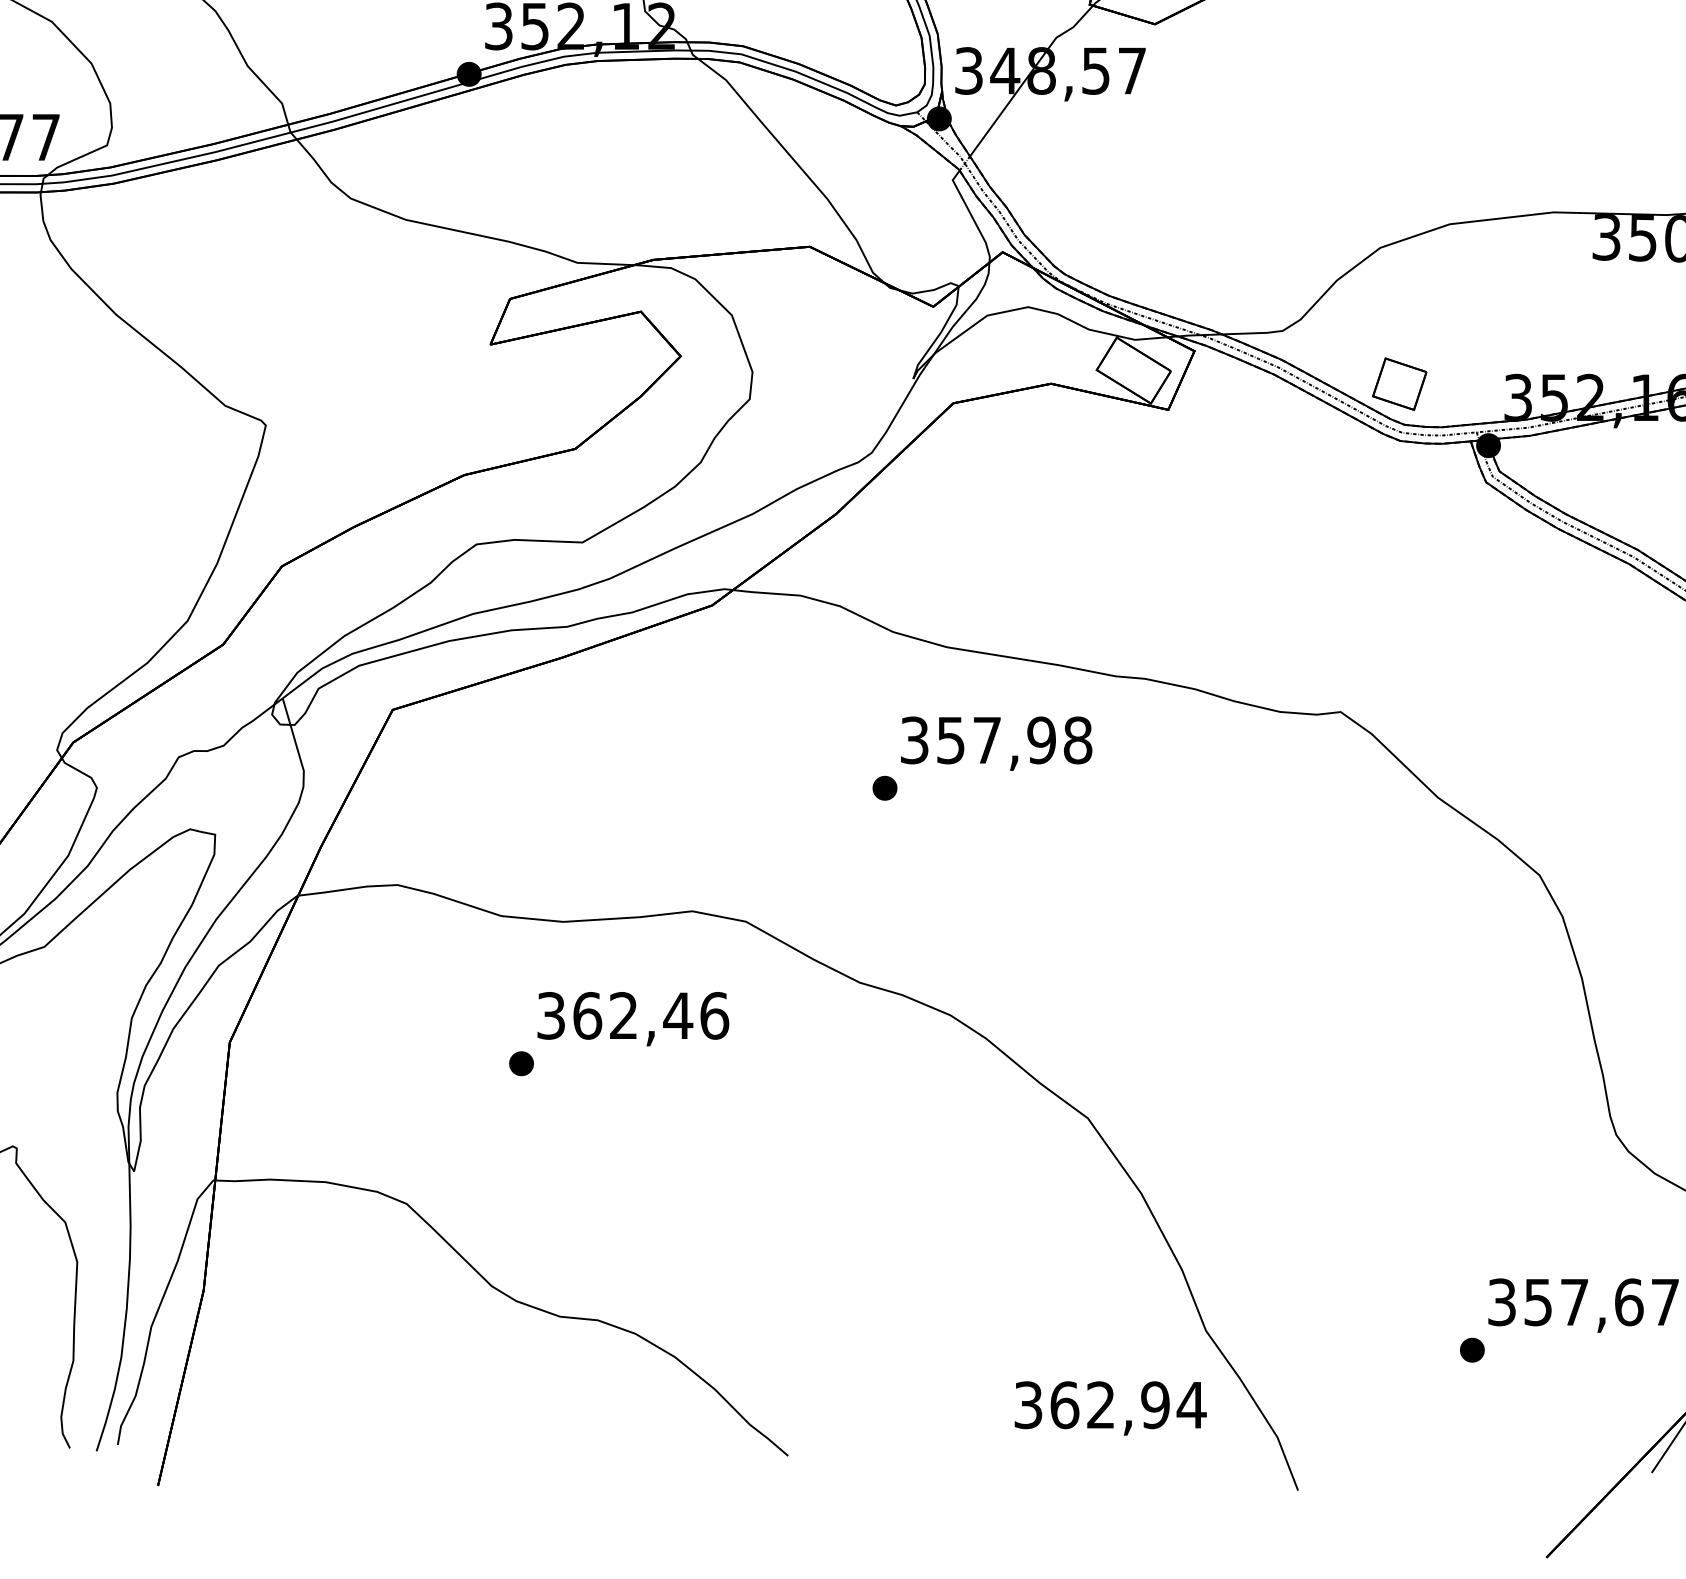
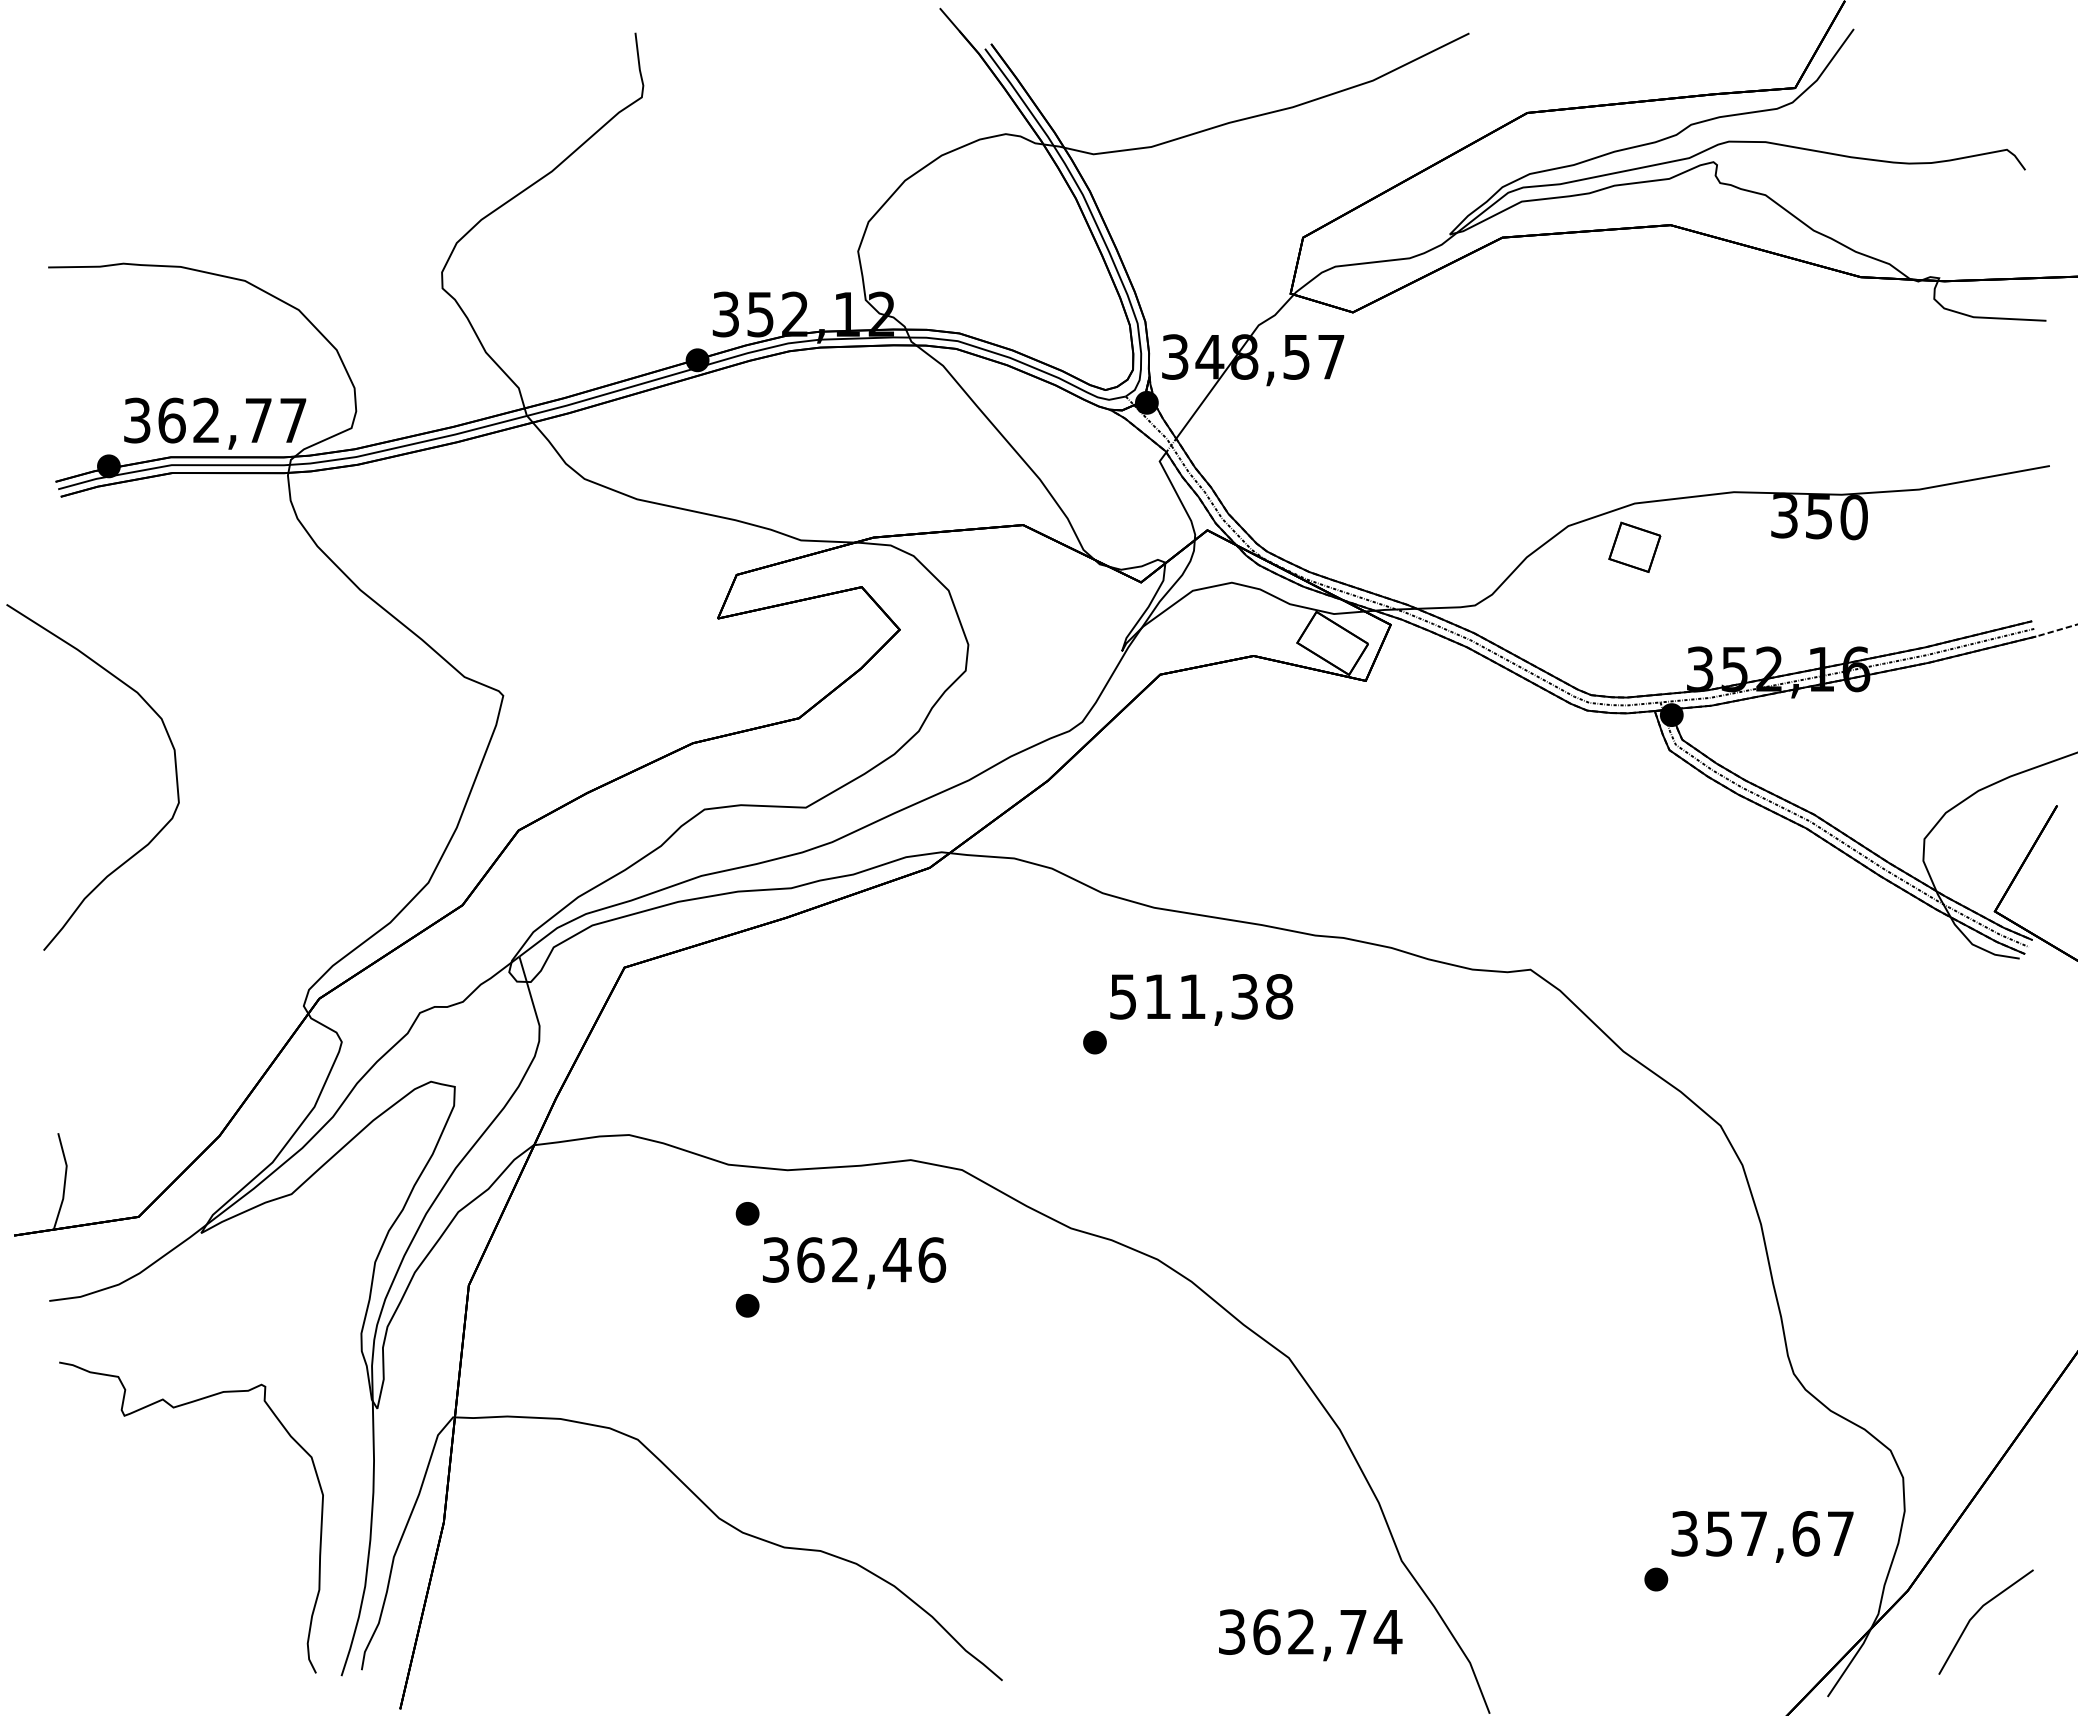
part: (1399, 383) -> (1634, 546), moved
text: (978, 740) -> (1184, 996), 357,98 -> 511,38
part: (521, 967) -> (747, 1213), added
text: (1155, 1404) -> (1353, 1631), 362,94 -> 362,74

